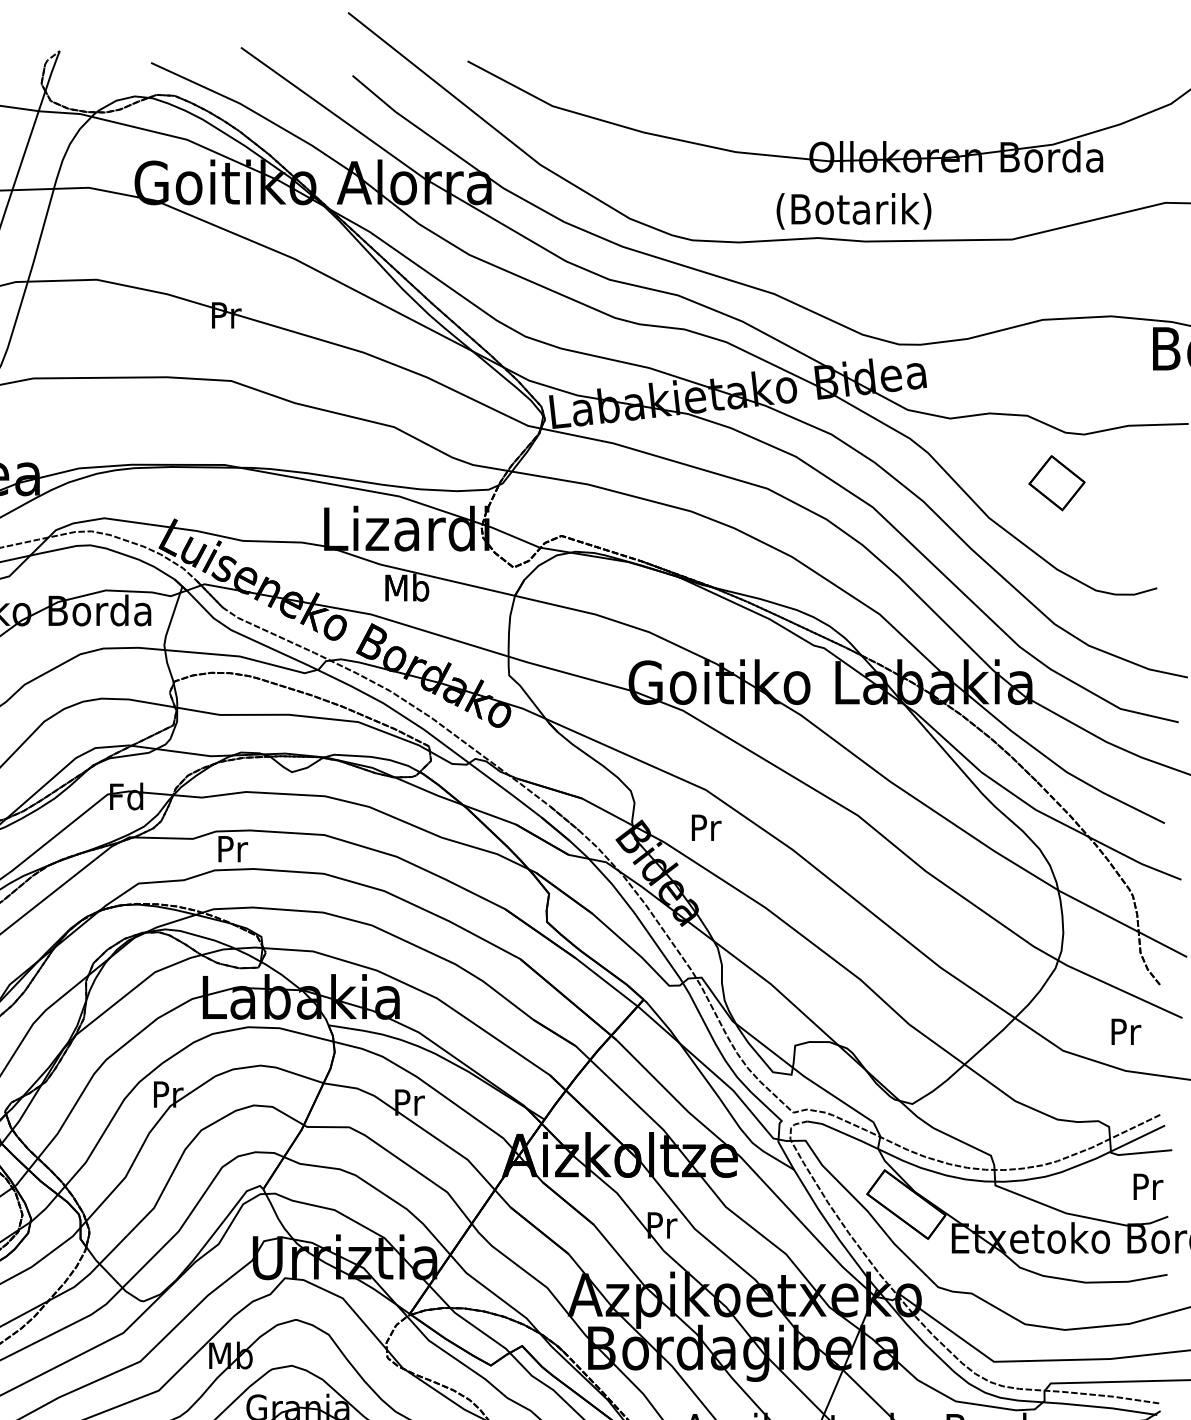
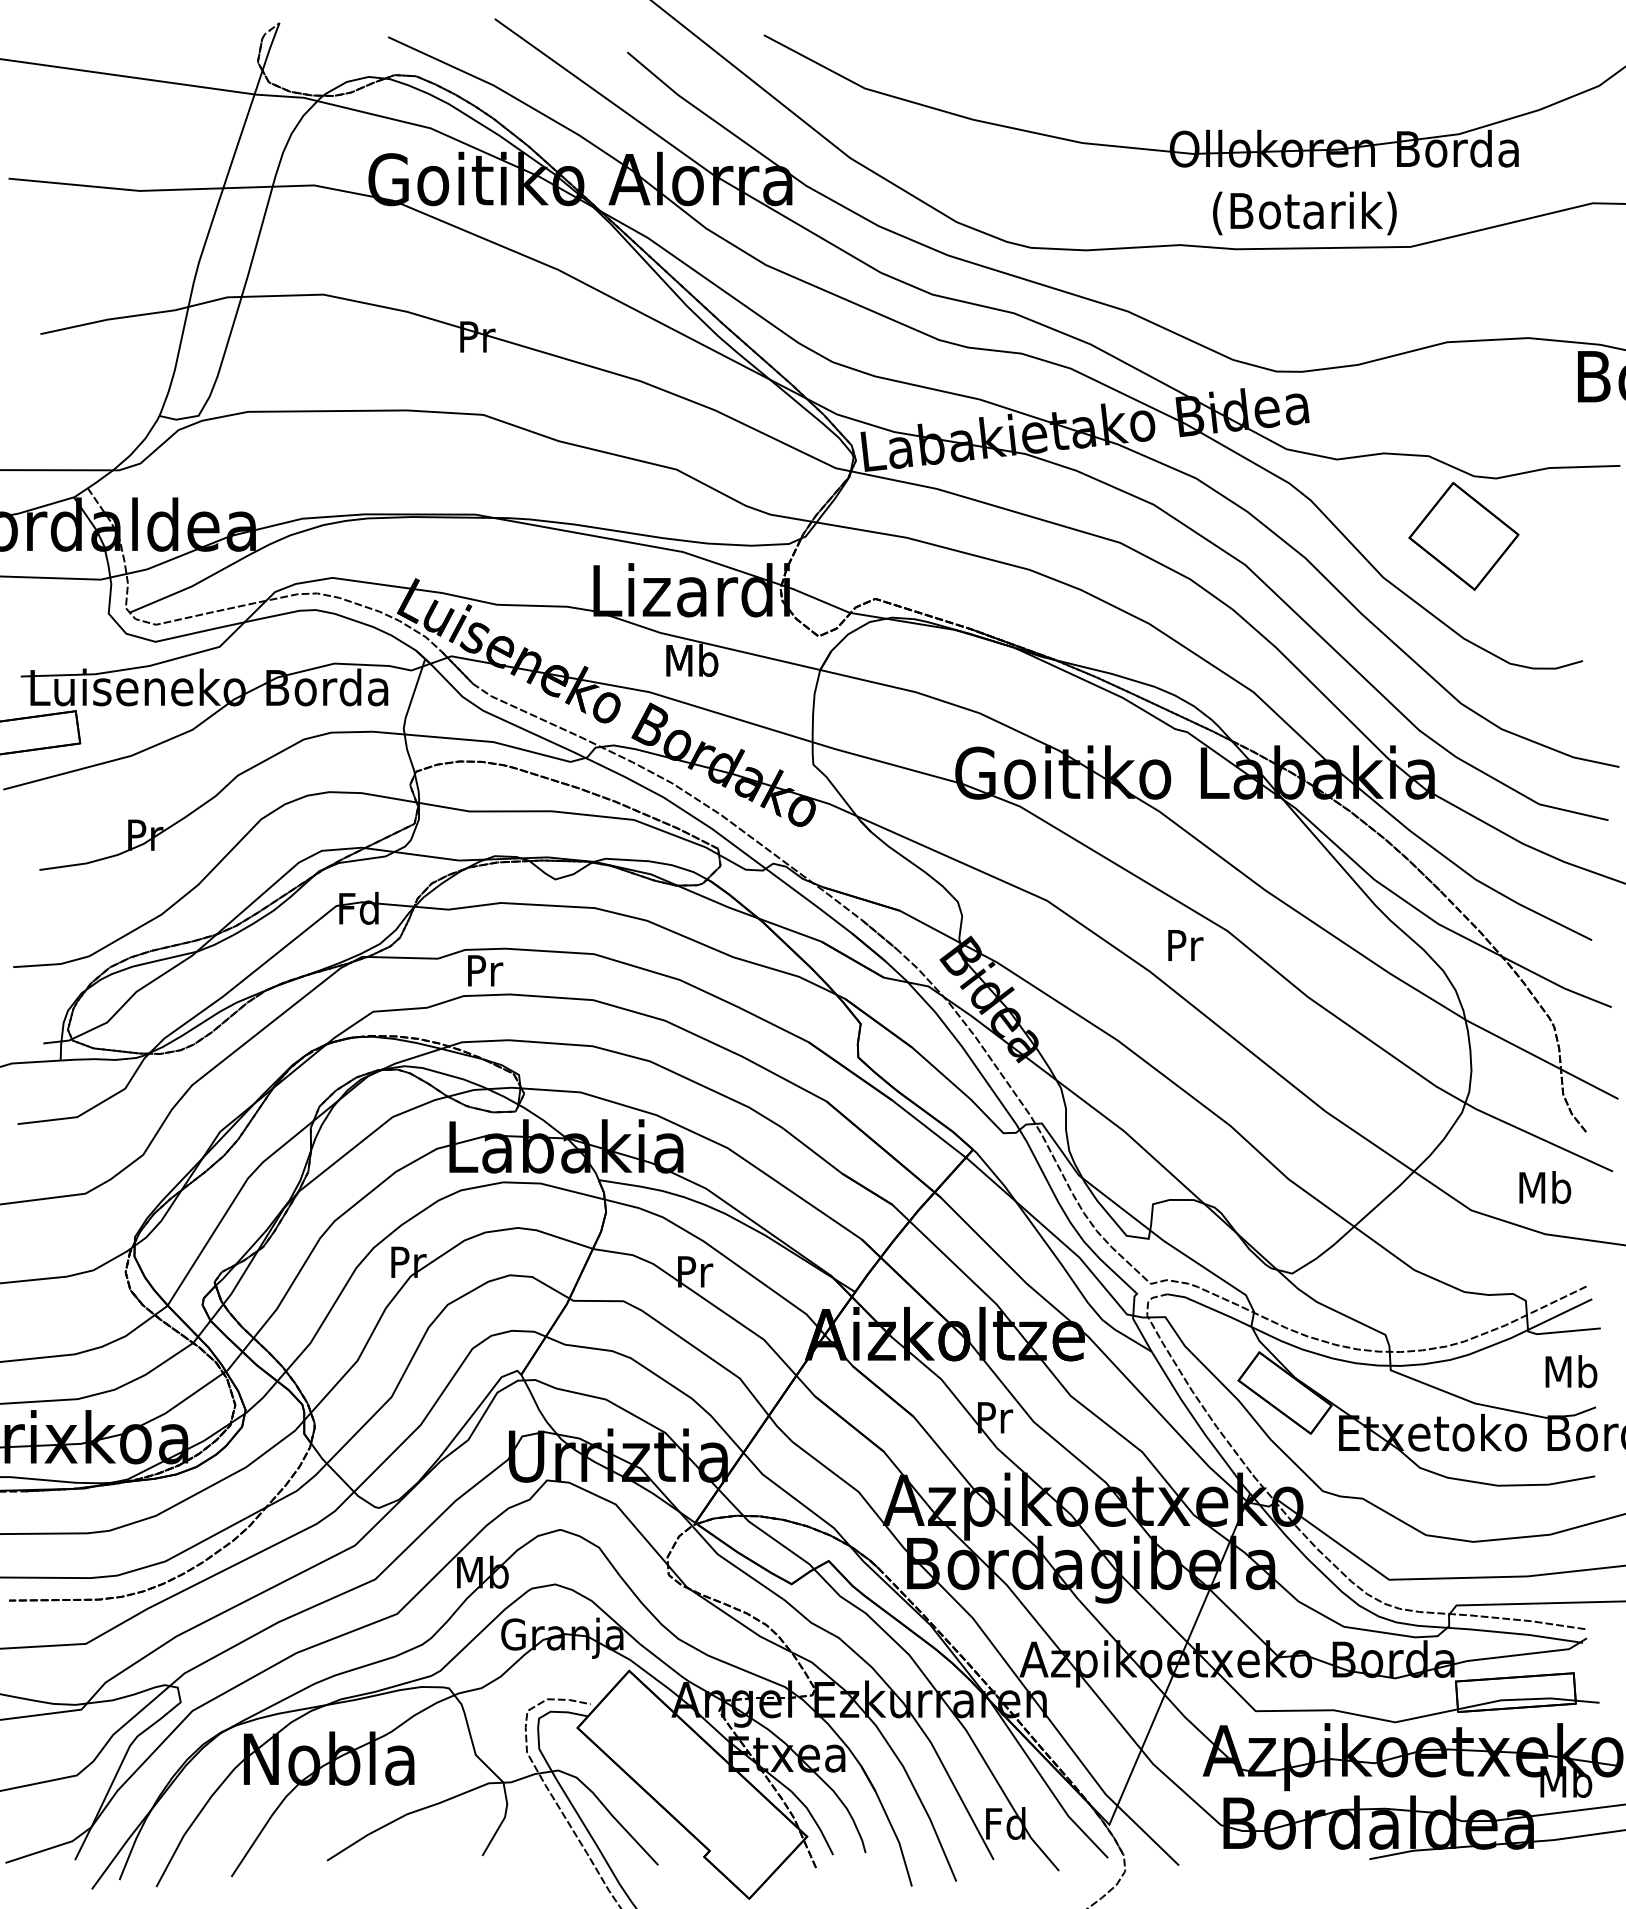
text: (853, 211) -> (1304, 213), moved
part: (1056, 482) -> (1463, 535), size x1.67
text: (706, 827) -> (1185, 945), moved
text: (1125, 1031) -> (1545, 1187), Pr -> Mb
text: (1147, 1186) -> (1571, 1371), Pr -> Mb

